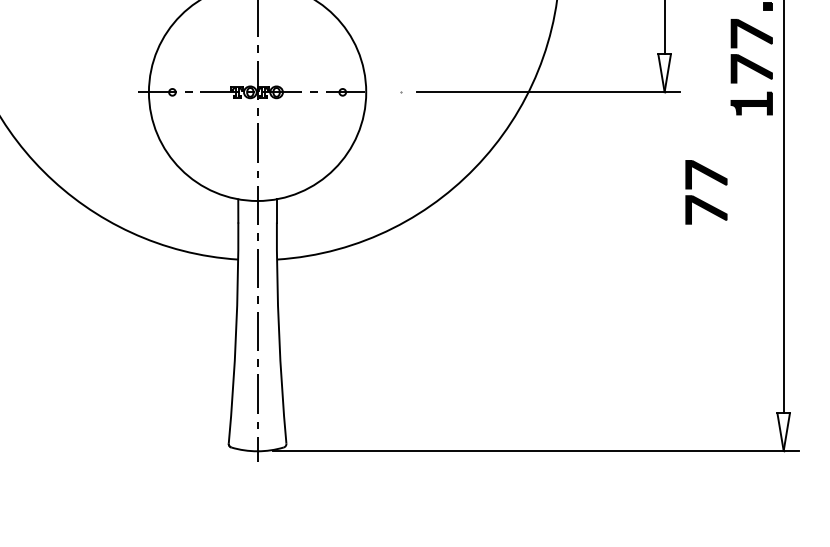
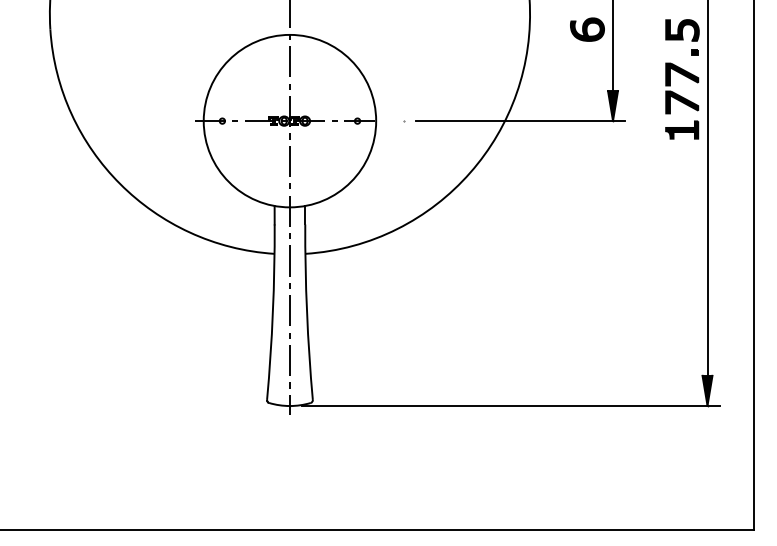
fill: (663, 72) -> (612, 105), added
part: (700, 198) -> (641, 205), removed
fill: (783, 431) -> (707, 390), added

